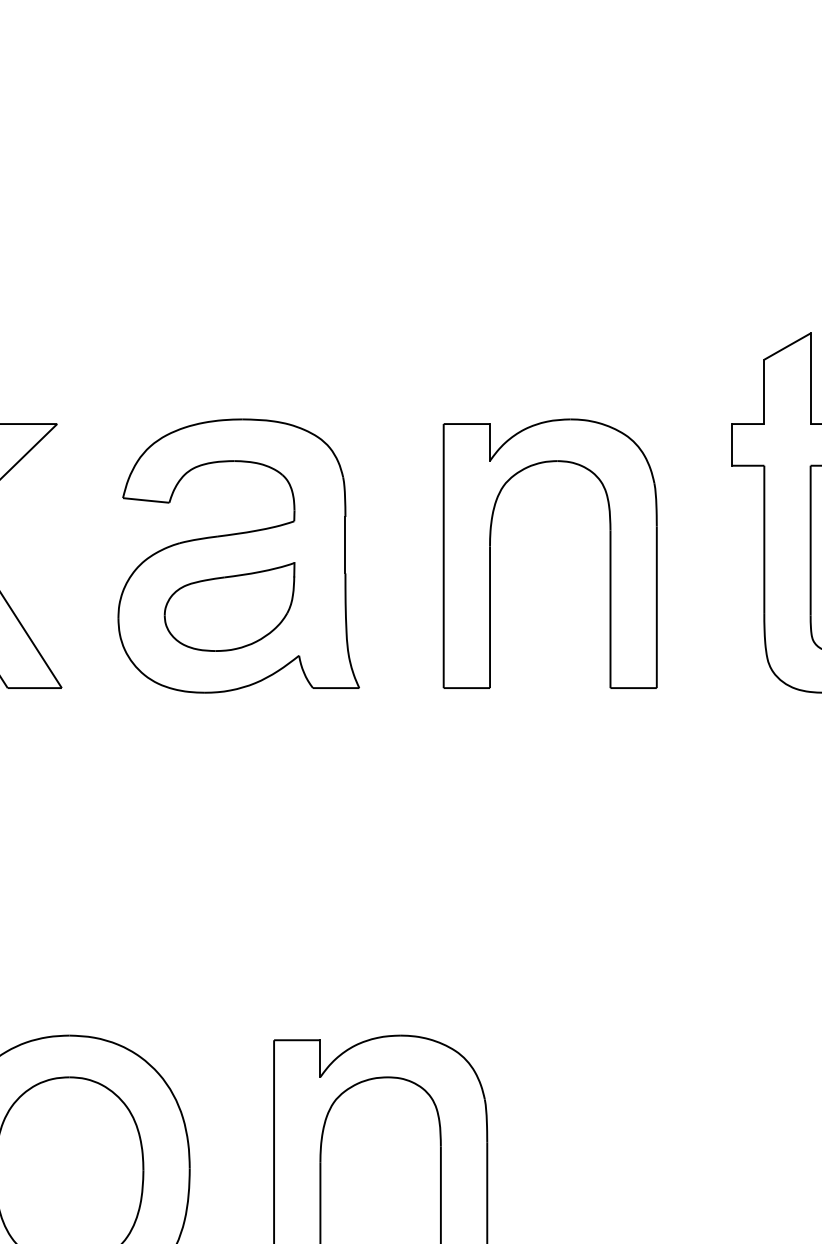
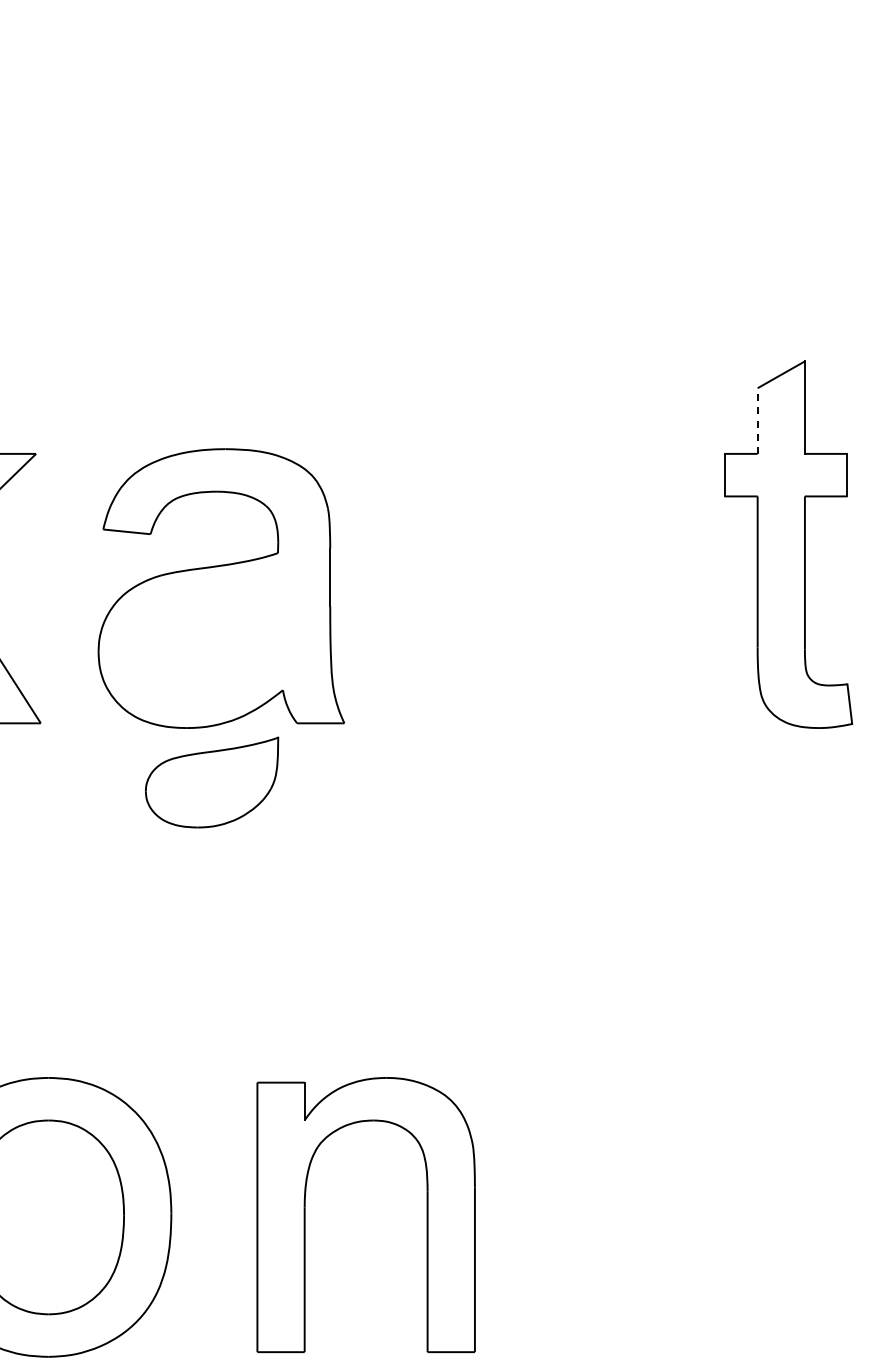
line: (764, 392) -> (757, 421), solid -> dashed
part: (490, 554) -> (478, 586), removed
part: (230, 606) -> (212, 782), moved

